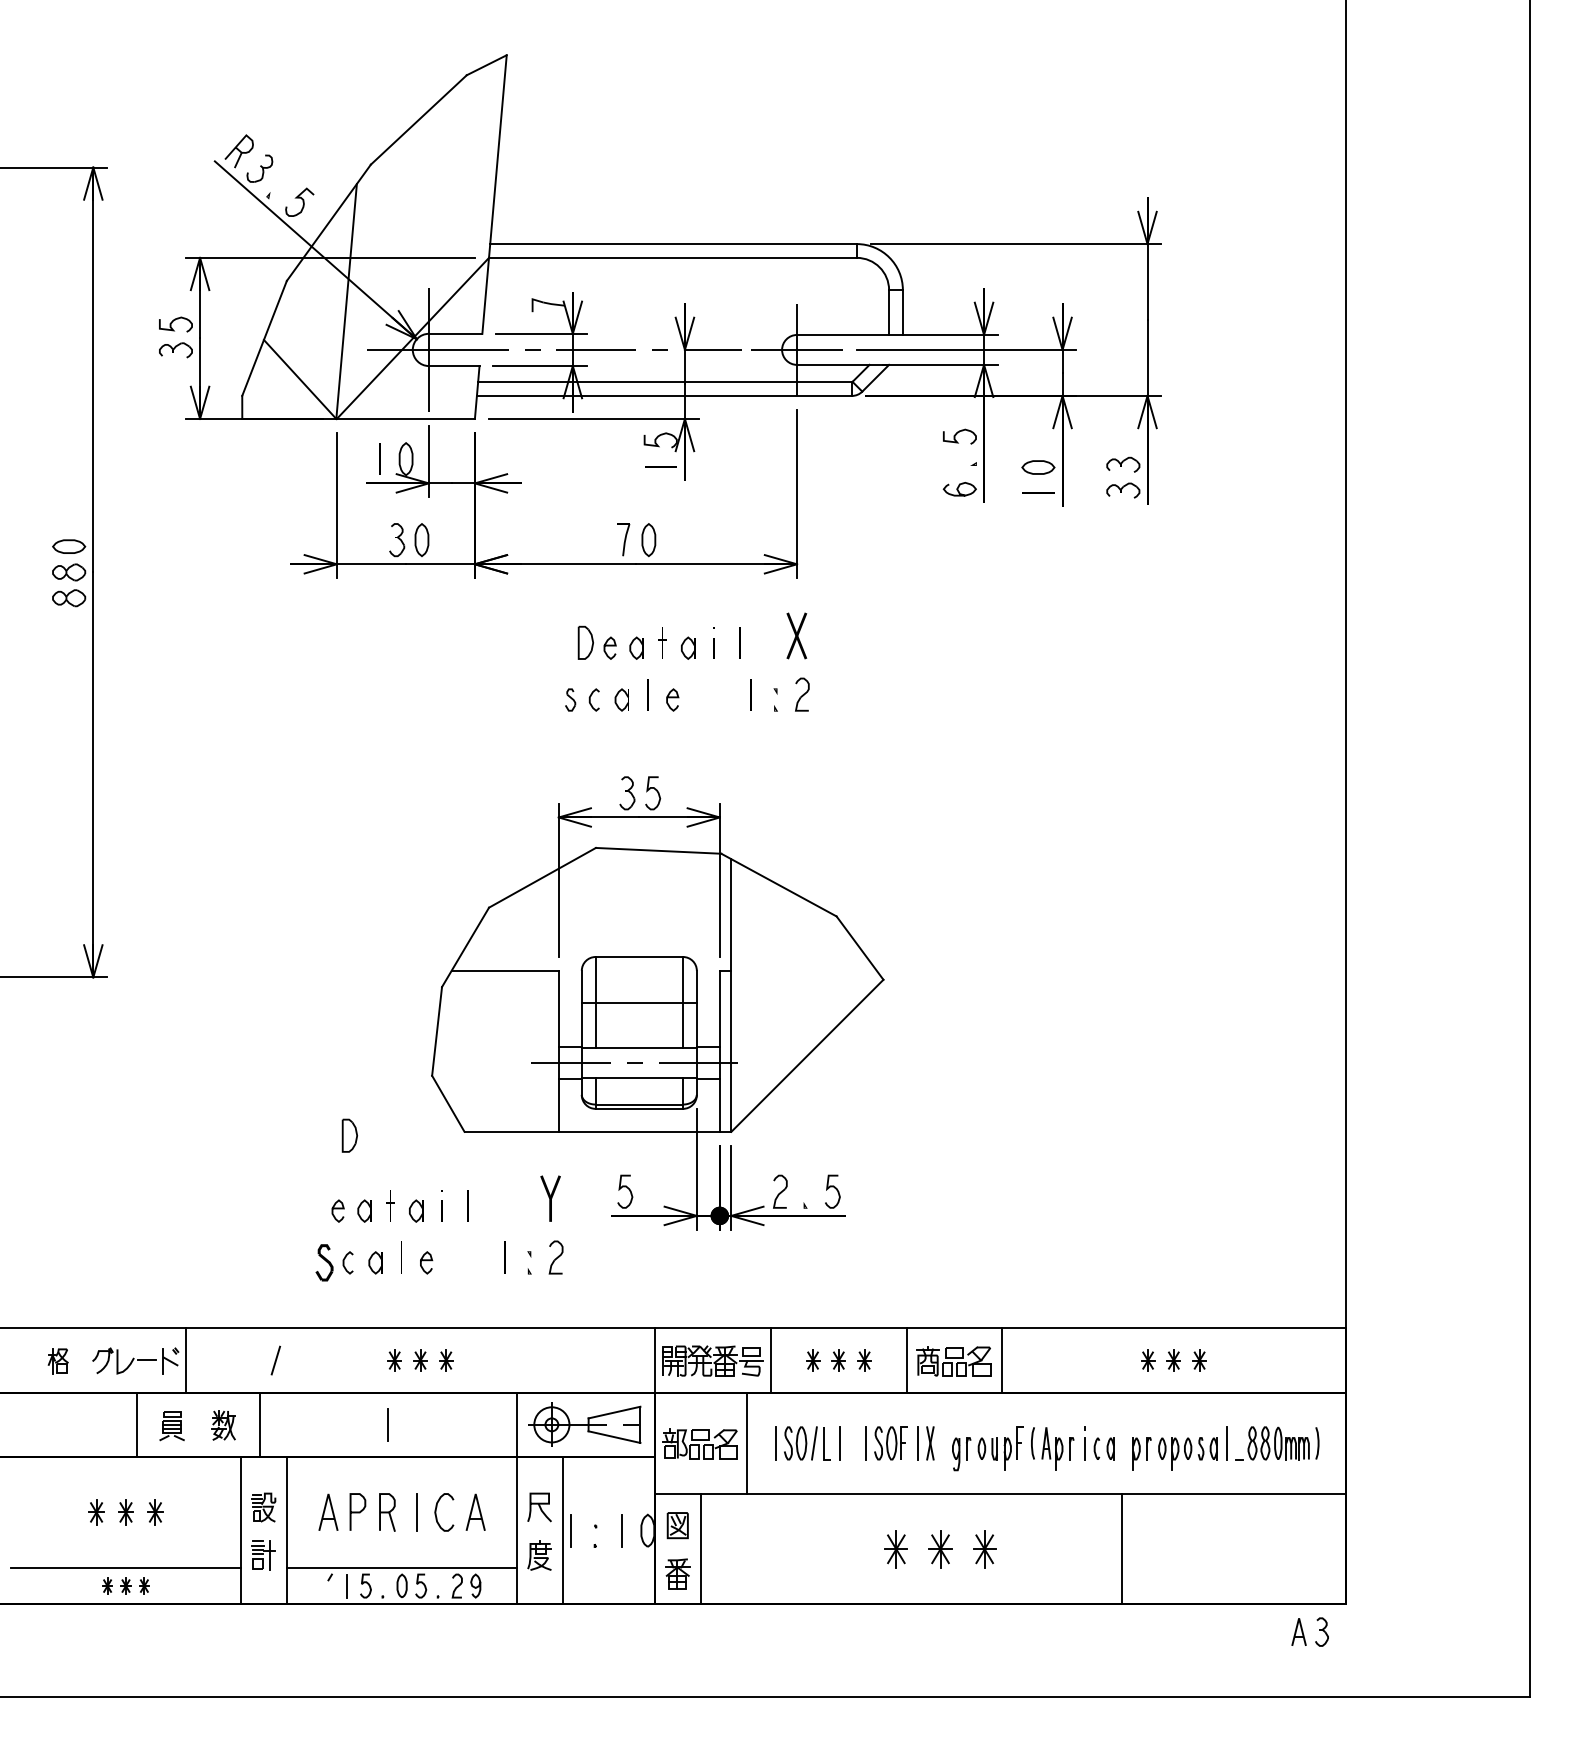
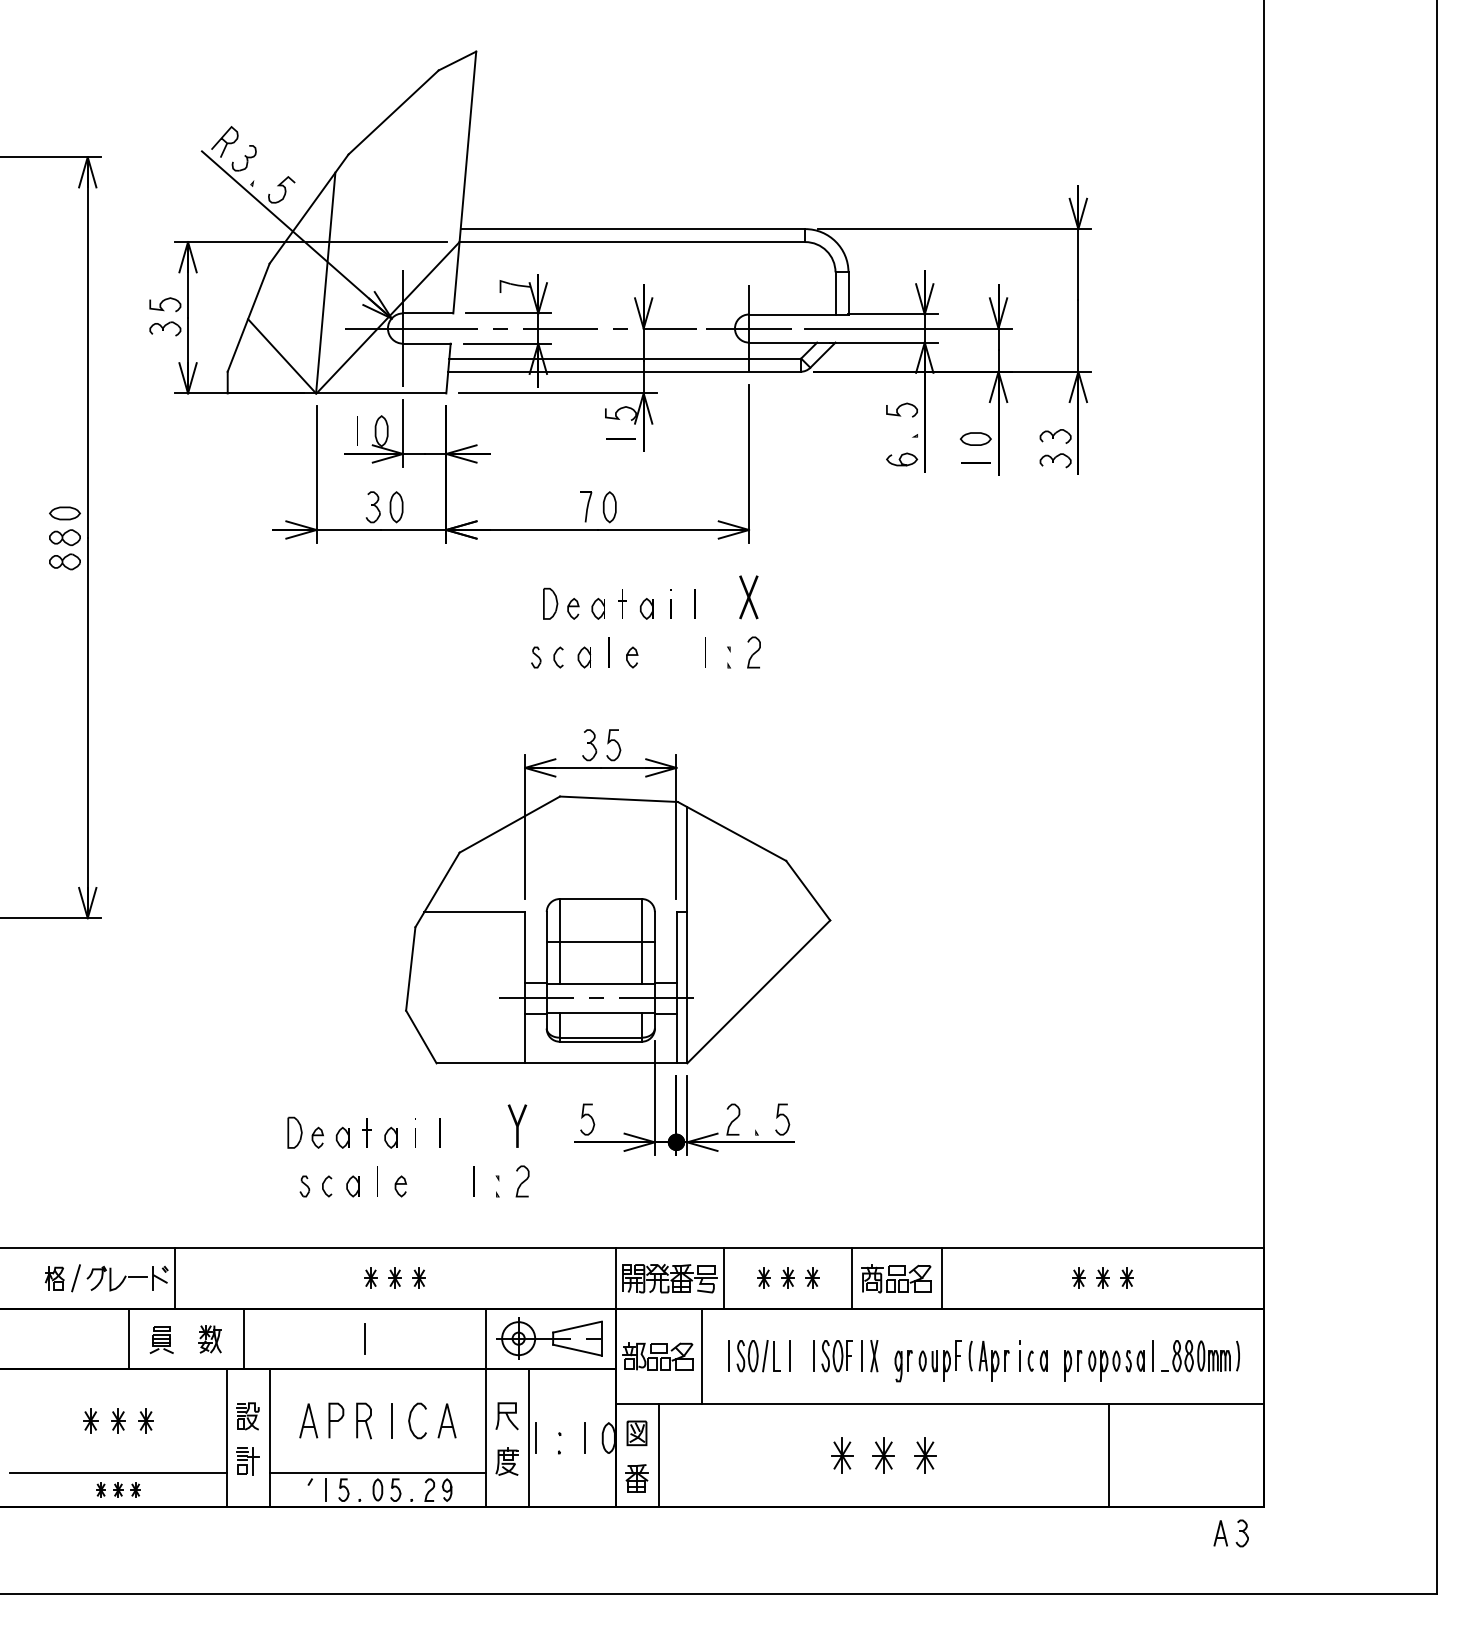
part: (349, 1135) -> (294, 1132), moved
part: (323, 1262) -> (304, 1186), size x0.62
line: (275, 1360) -> (75, 1278), moved
line: (1121, 1549) -> (1108, 1455), moved

